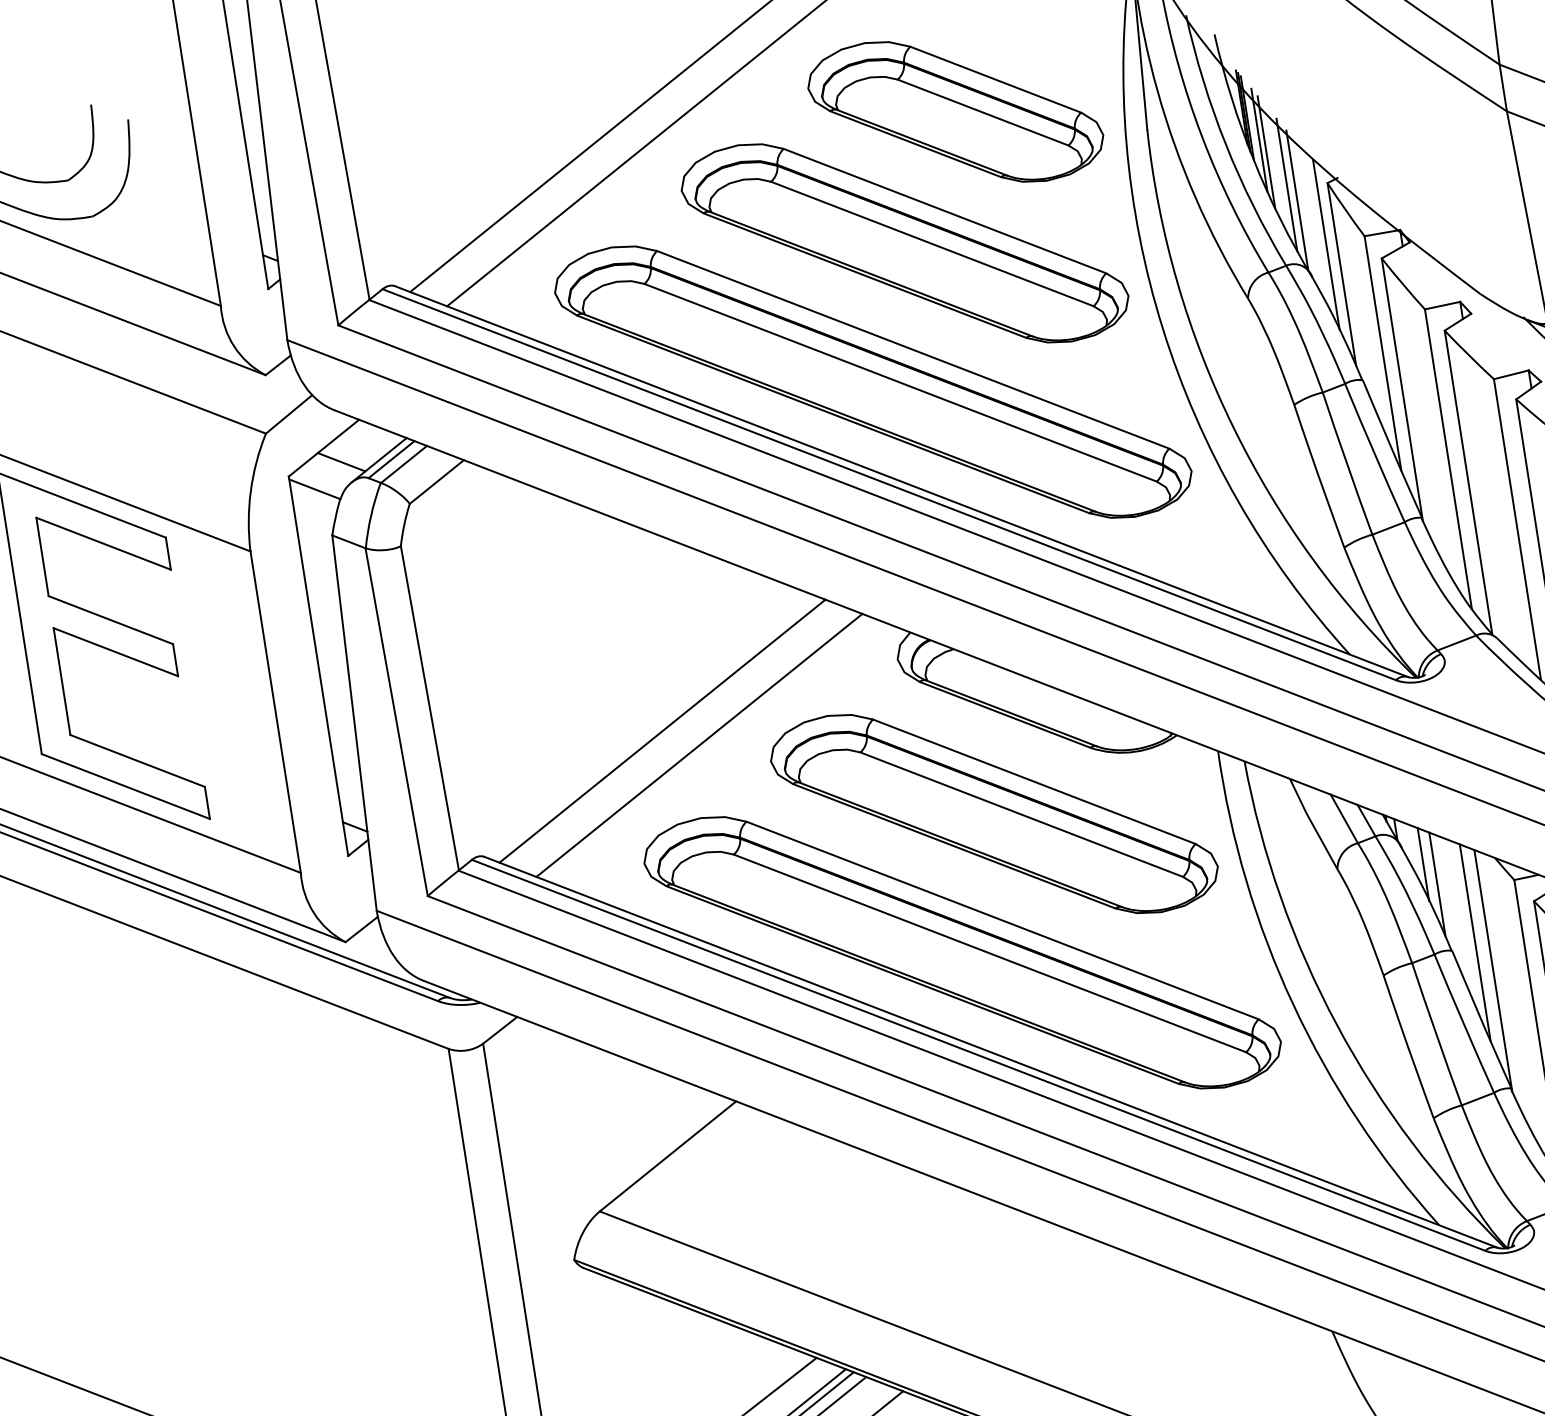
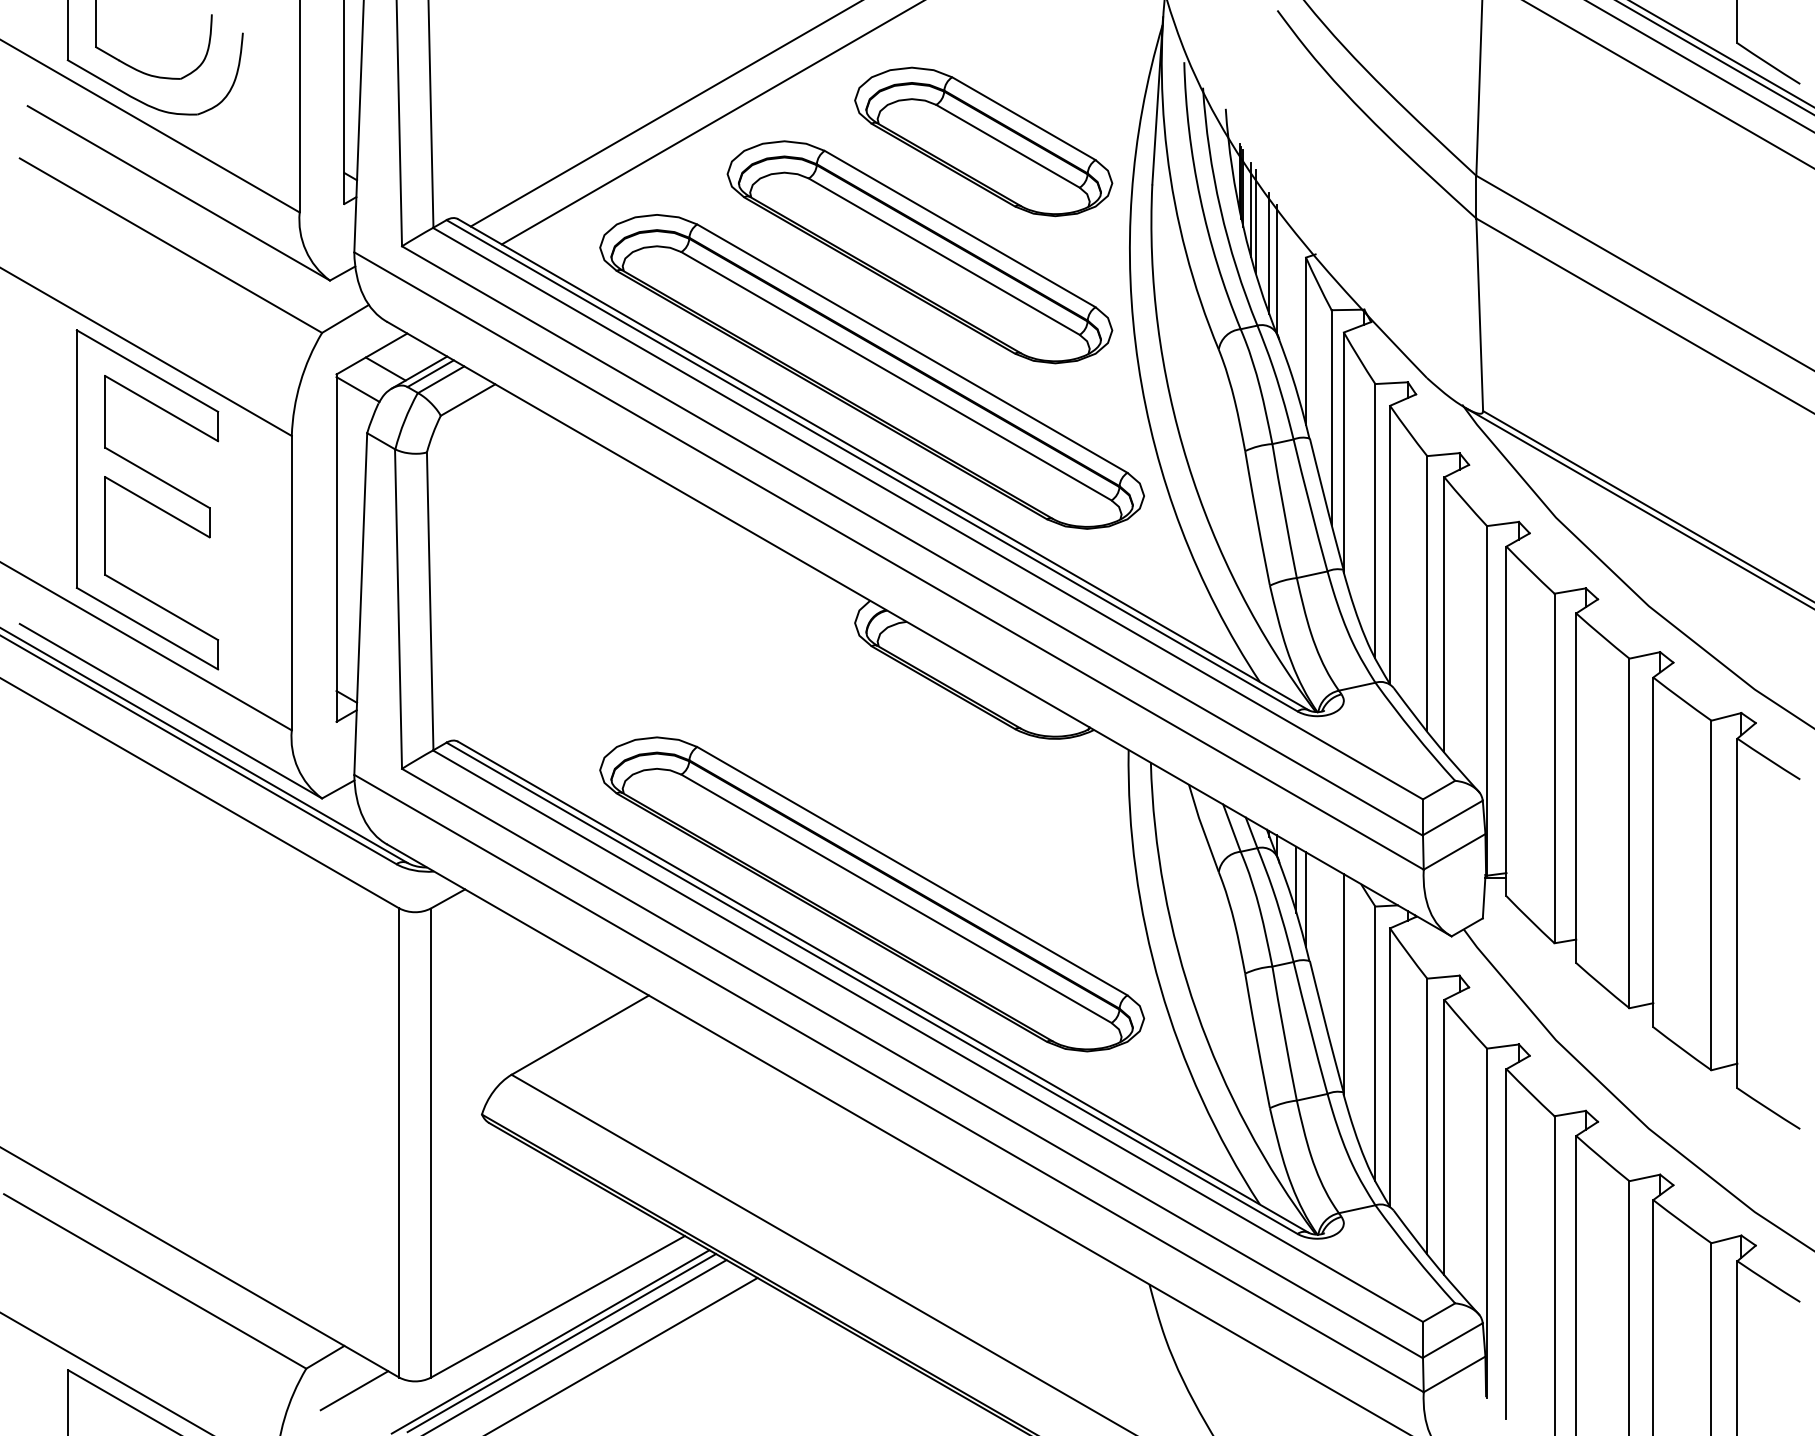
line: (1326, 244) -> (1296, 312), removed
line: (662, 731) -> (634, 654), removed
line: (698, 744) -> (665, 671), removed
part: (993, 813) -> (919, 774), removed
line: (1475, 943) -> (1331, 957), removed

